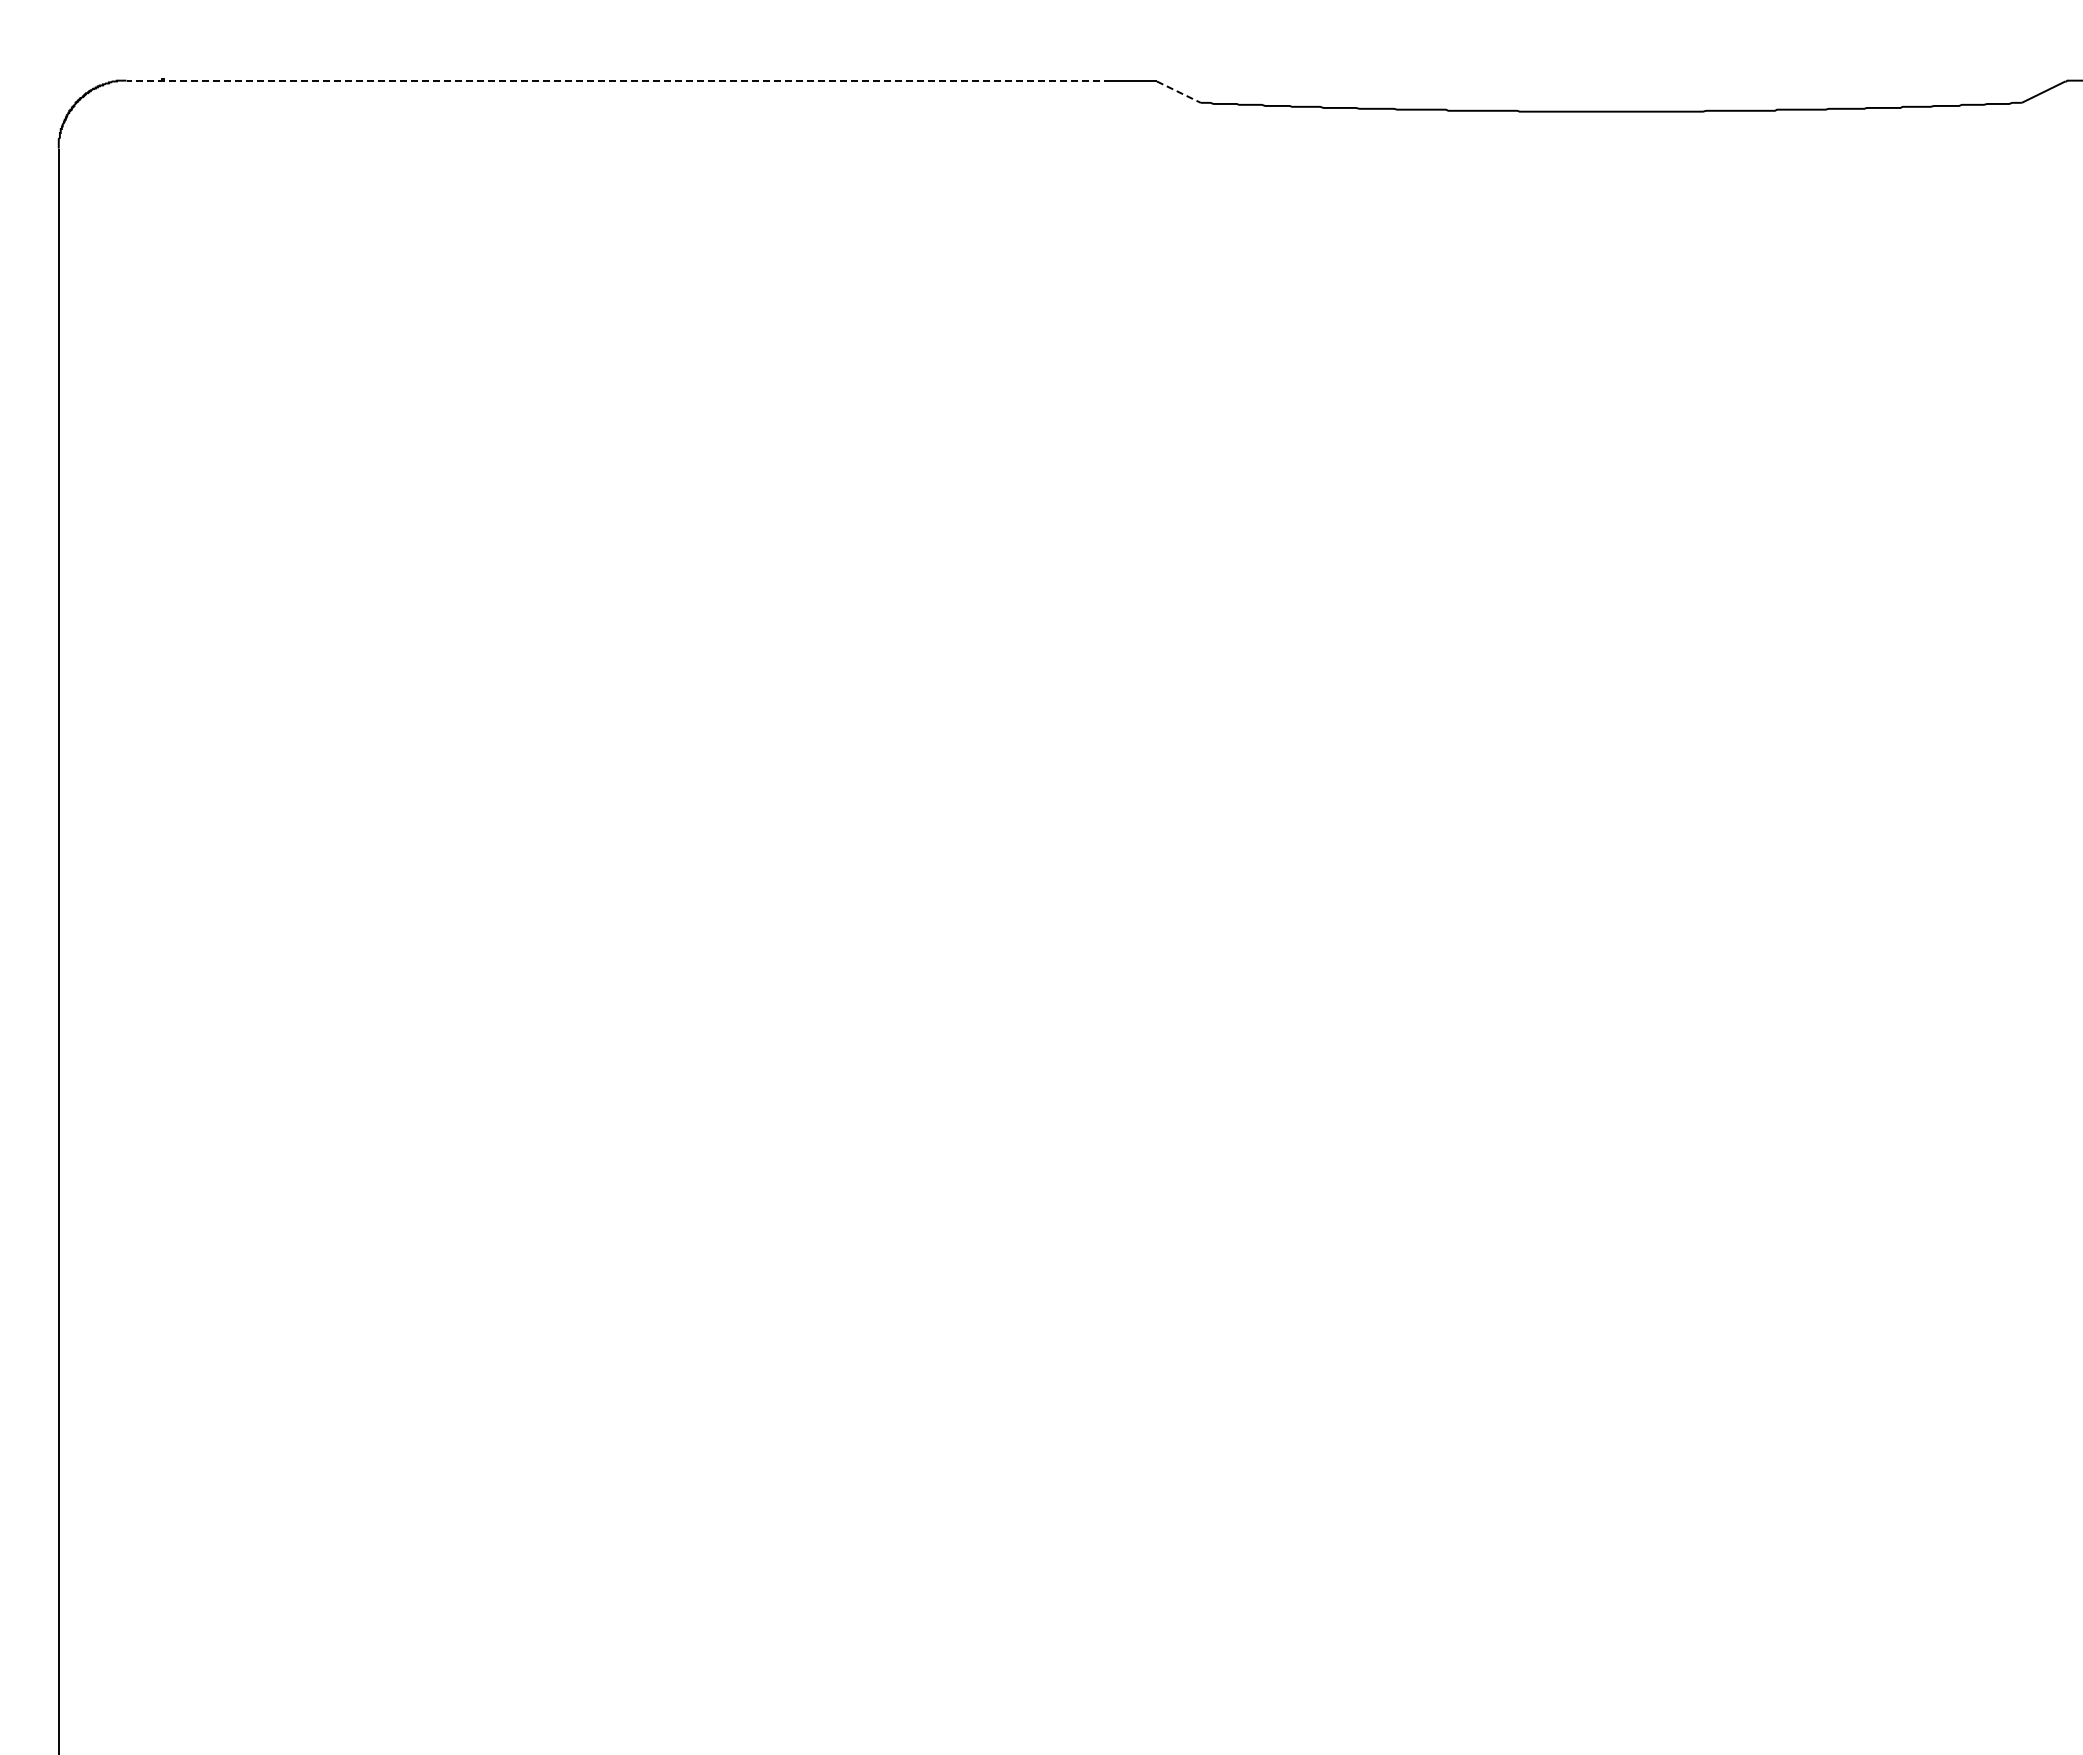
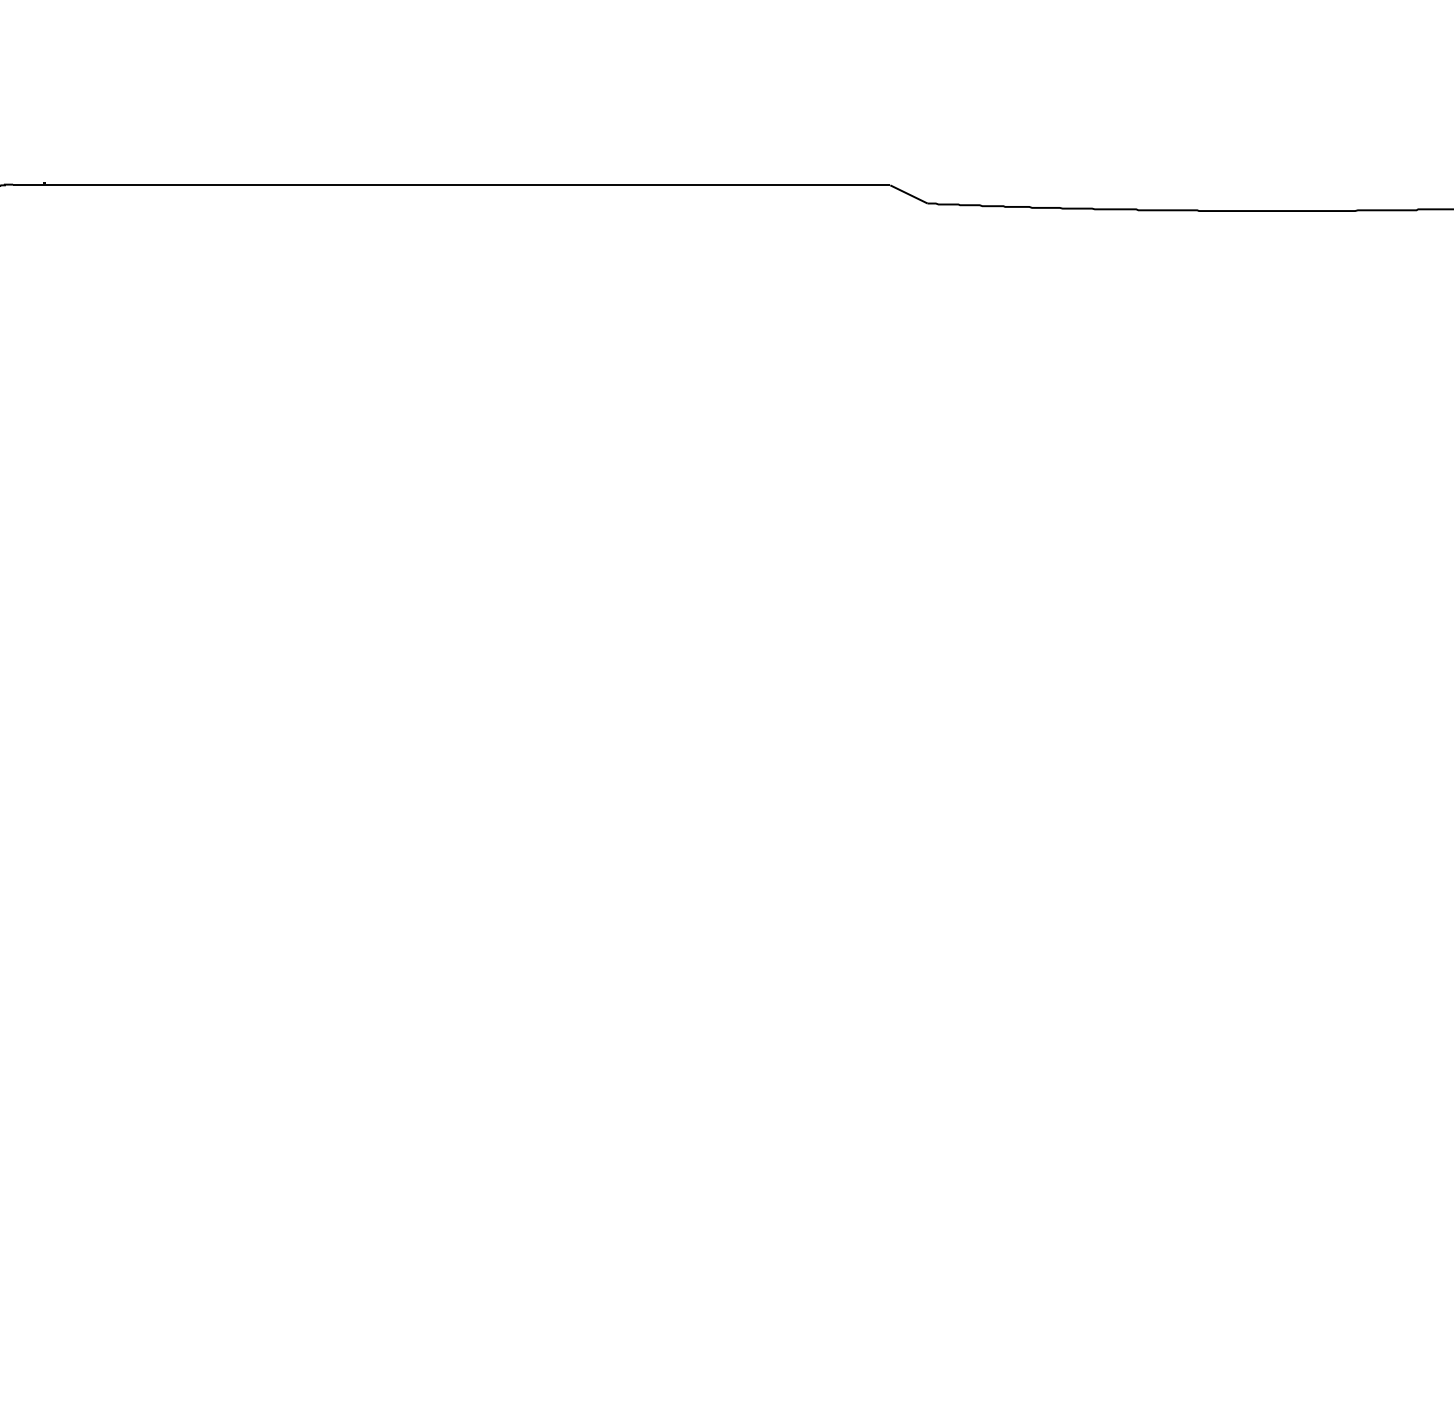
line: (618, 80) -> (431, 184), dashed -> solid
line: (1179, 92) -> (909, 194), dashed -> solid

